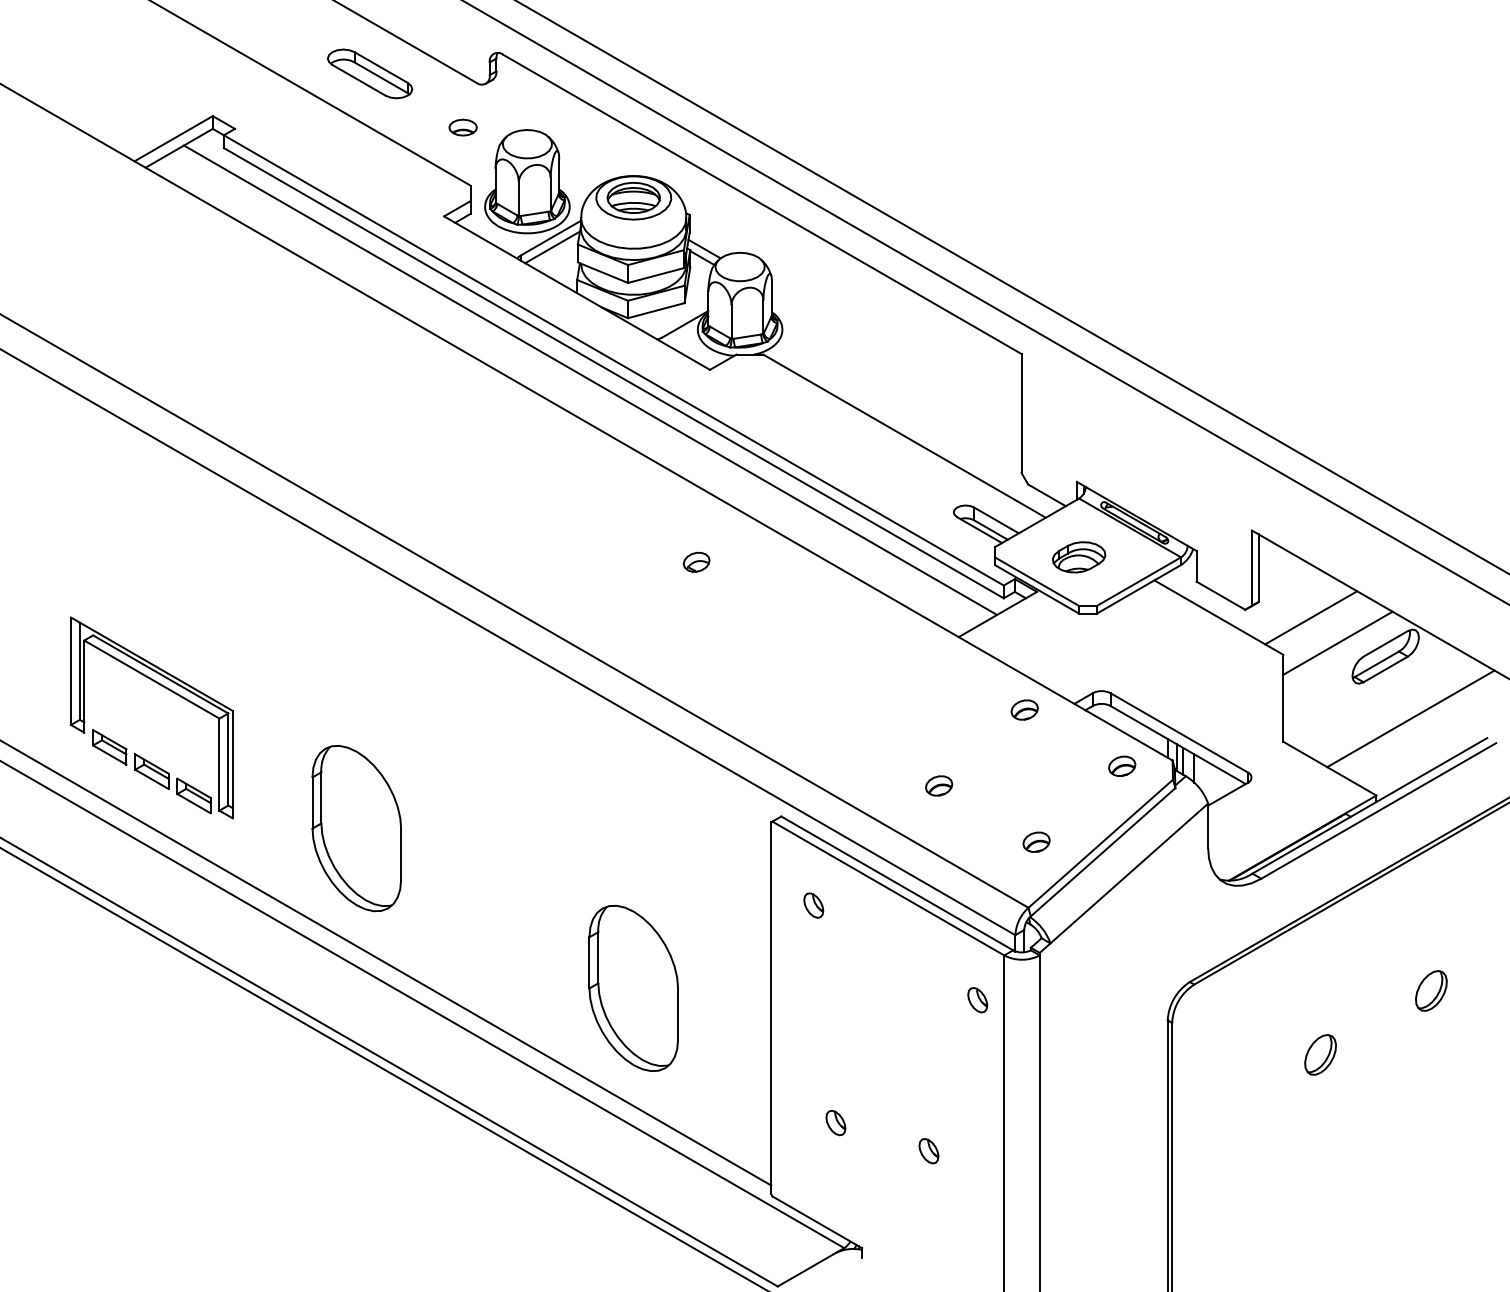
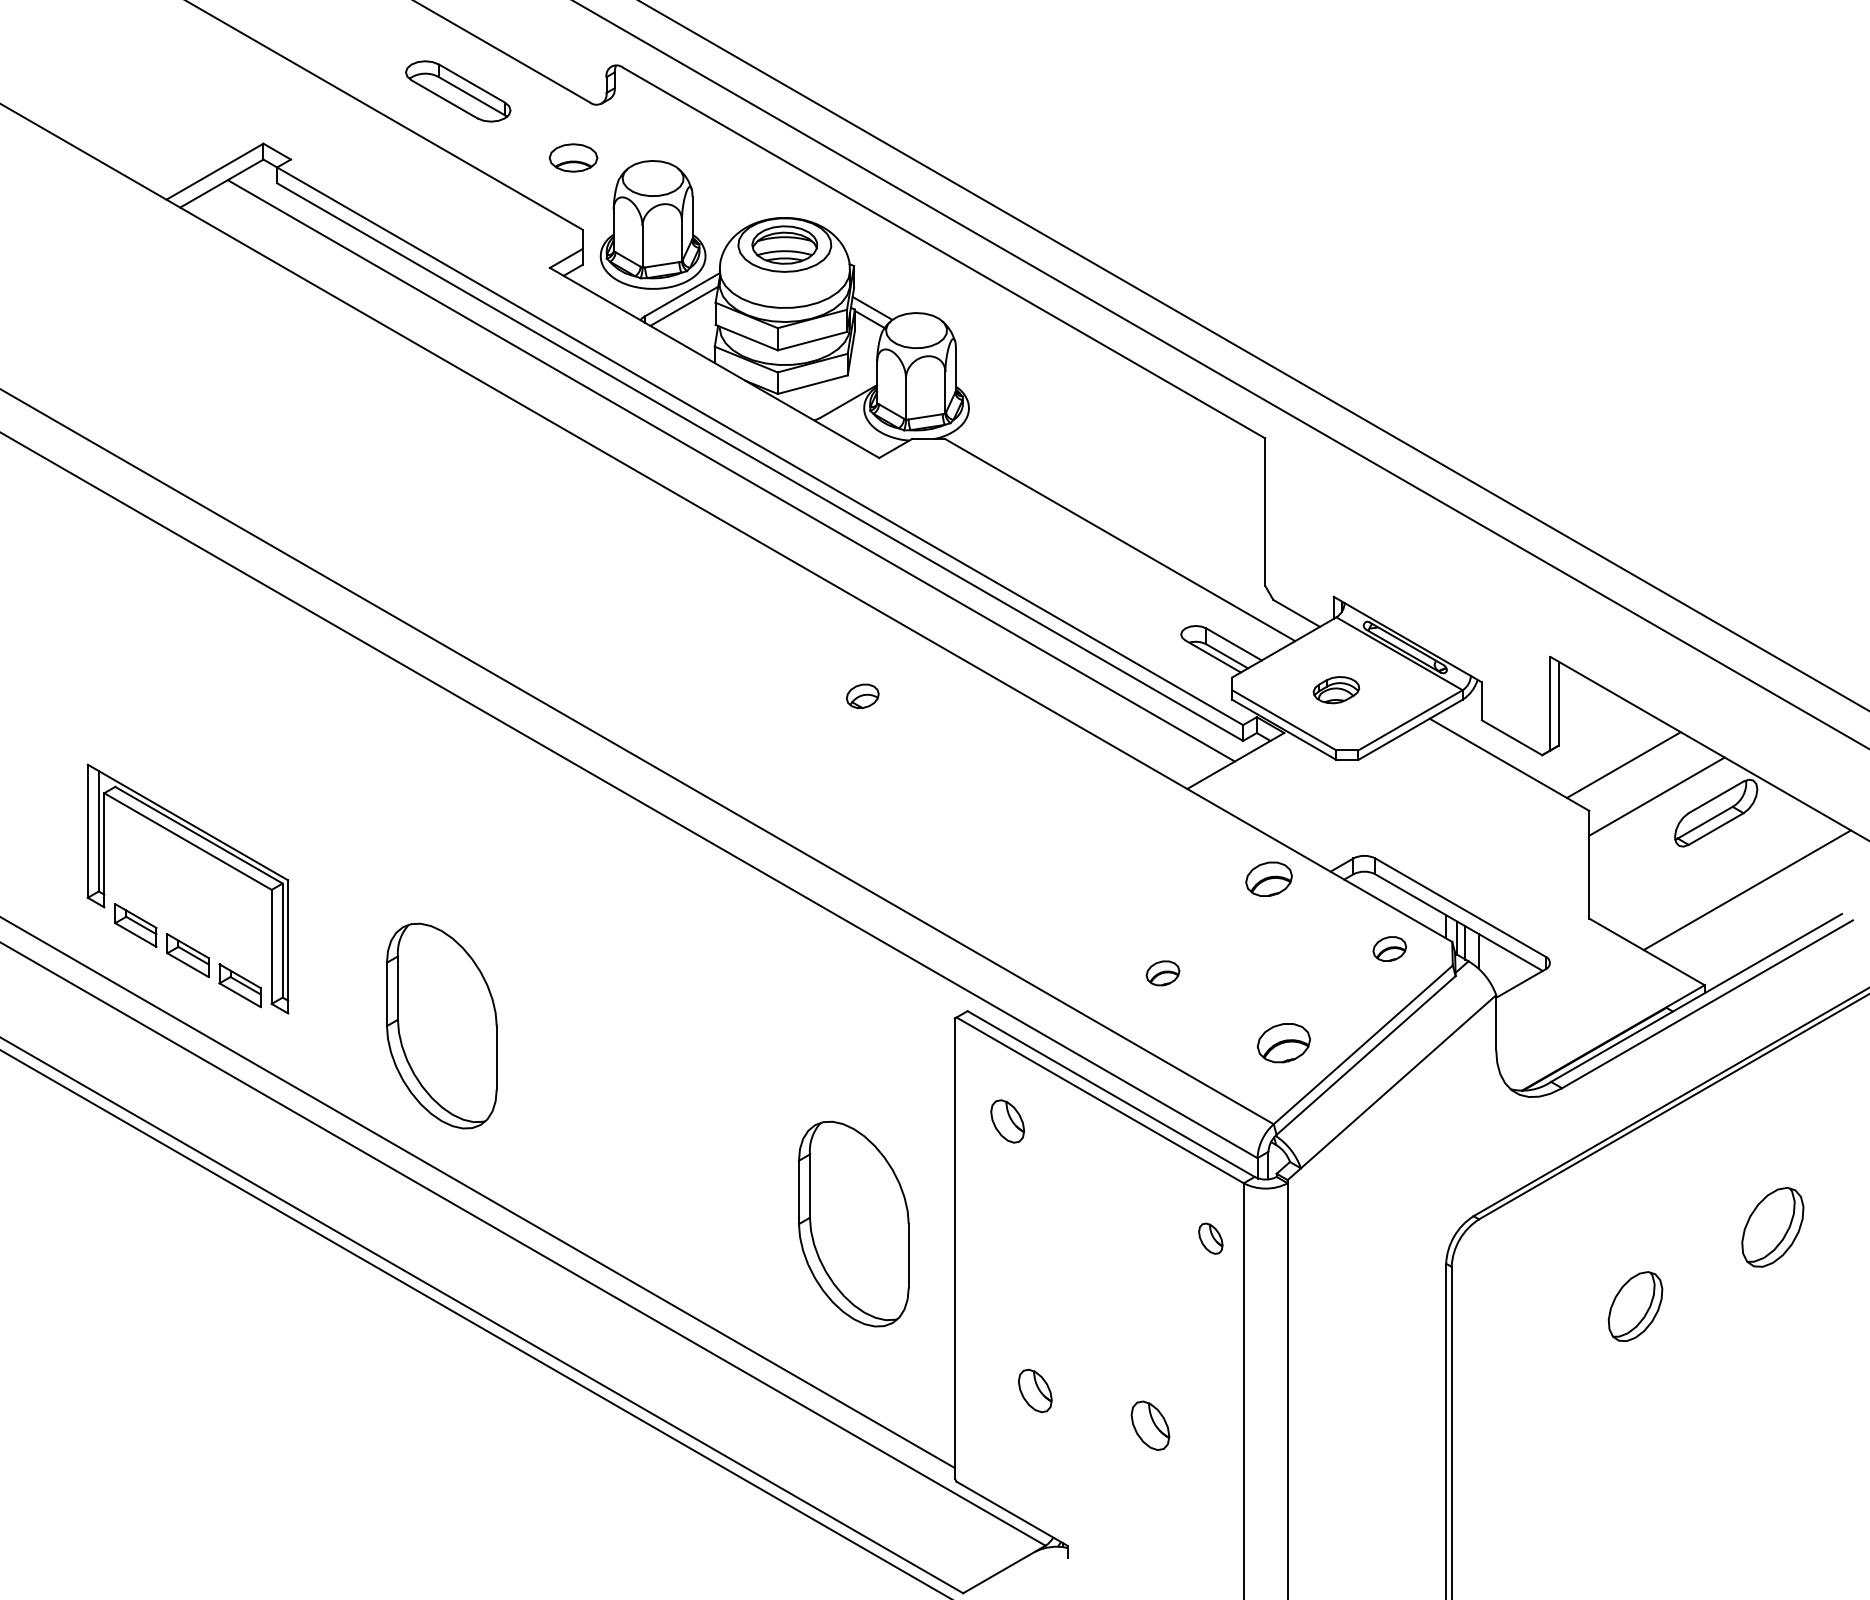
part: (463, 127) -> (573, 157), size x1.4
part: (1079, 556) -> (1336, 689), size x0.7
part: (1024, 710) -> (1268, 879), size x1.4
part: (1036, 841) -> (1283, 1042), size x1.6
part: (813, 905) -> (1007, 1121), size x1.4
part: (633, 987) -> (853, 1223), moved
part: (1431, 990) -> (1772, 1226), size x1.6
part: (1320, 1054) -> (1635, 1305), size x1.4
part: (835, 1122) -> (1034, 1390), size x1.4
part: (928, 1151) -> (1150, 1425), size x1.6

